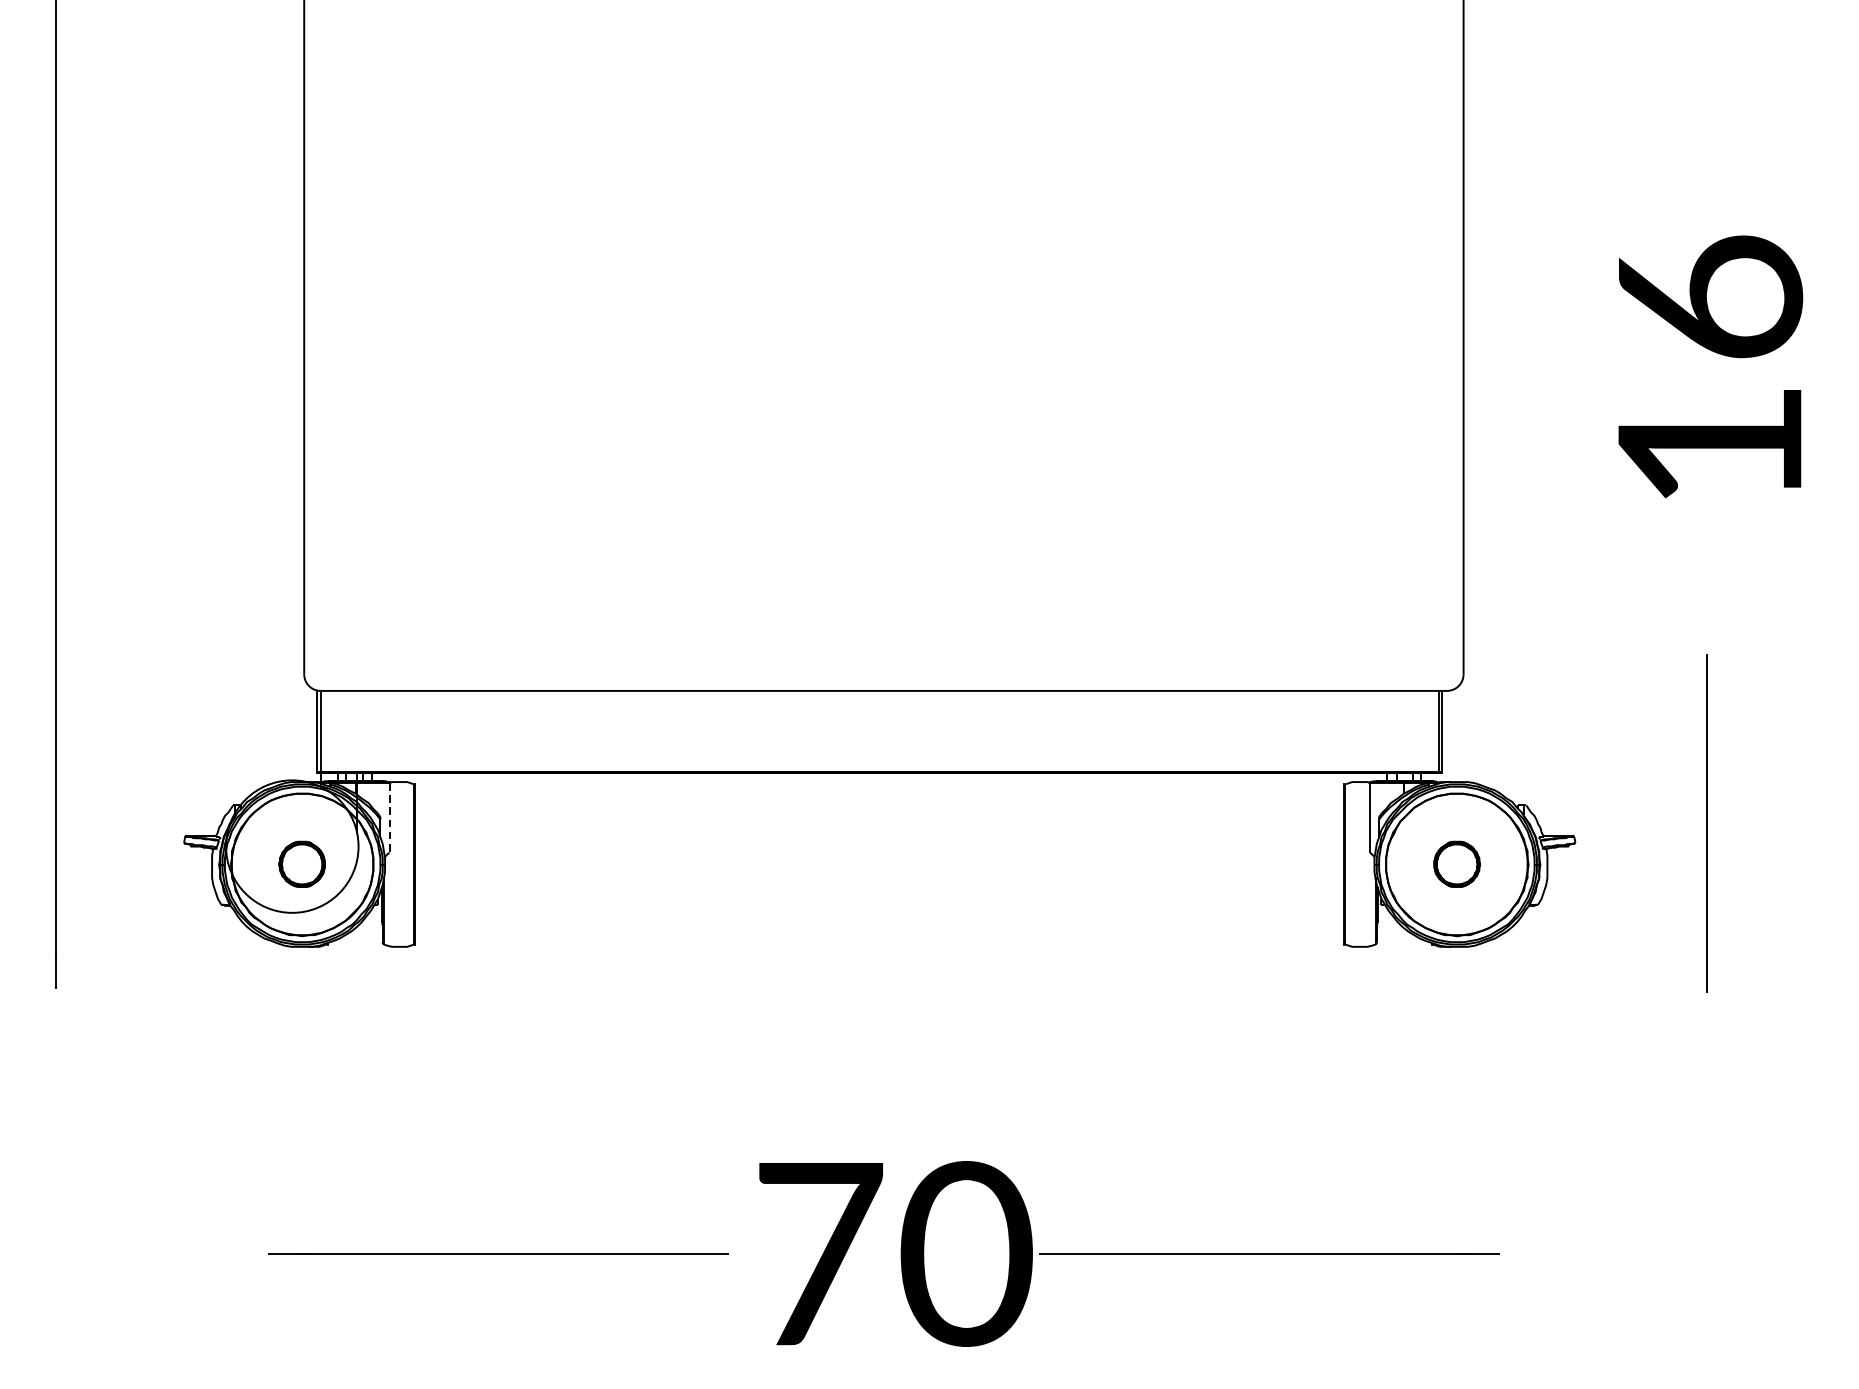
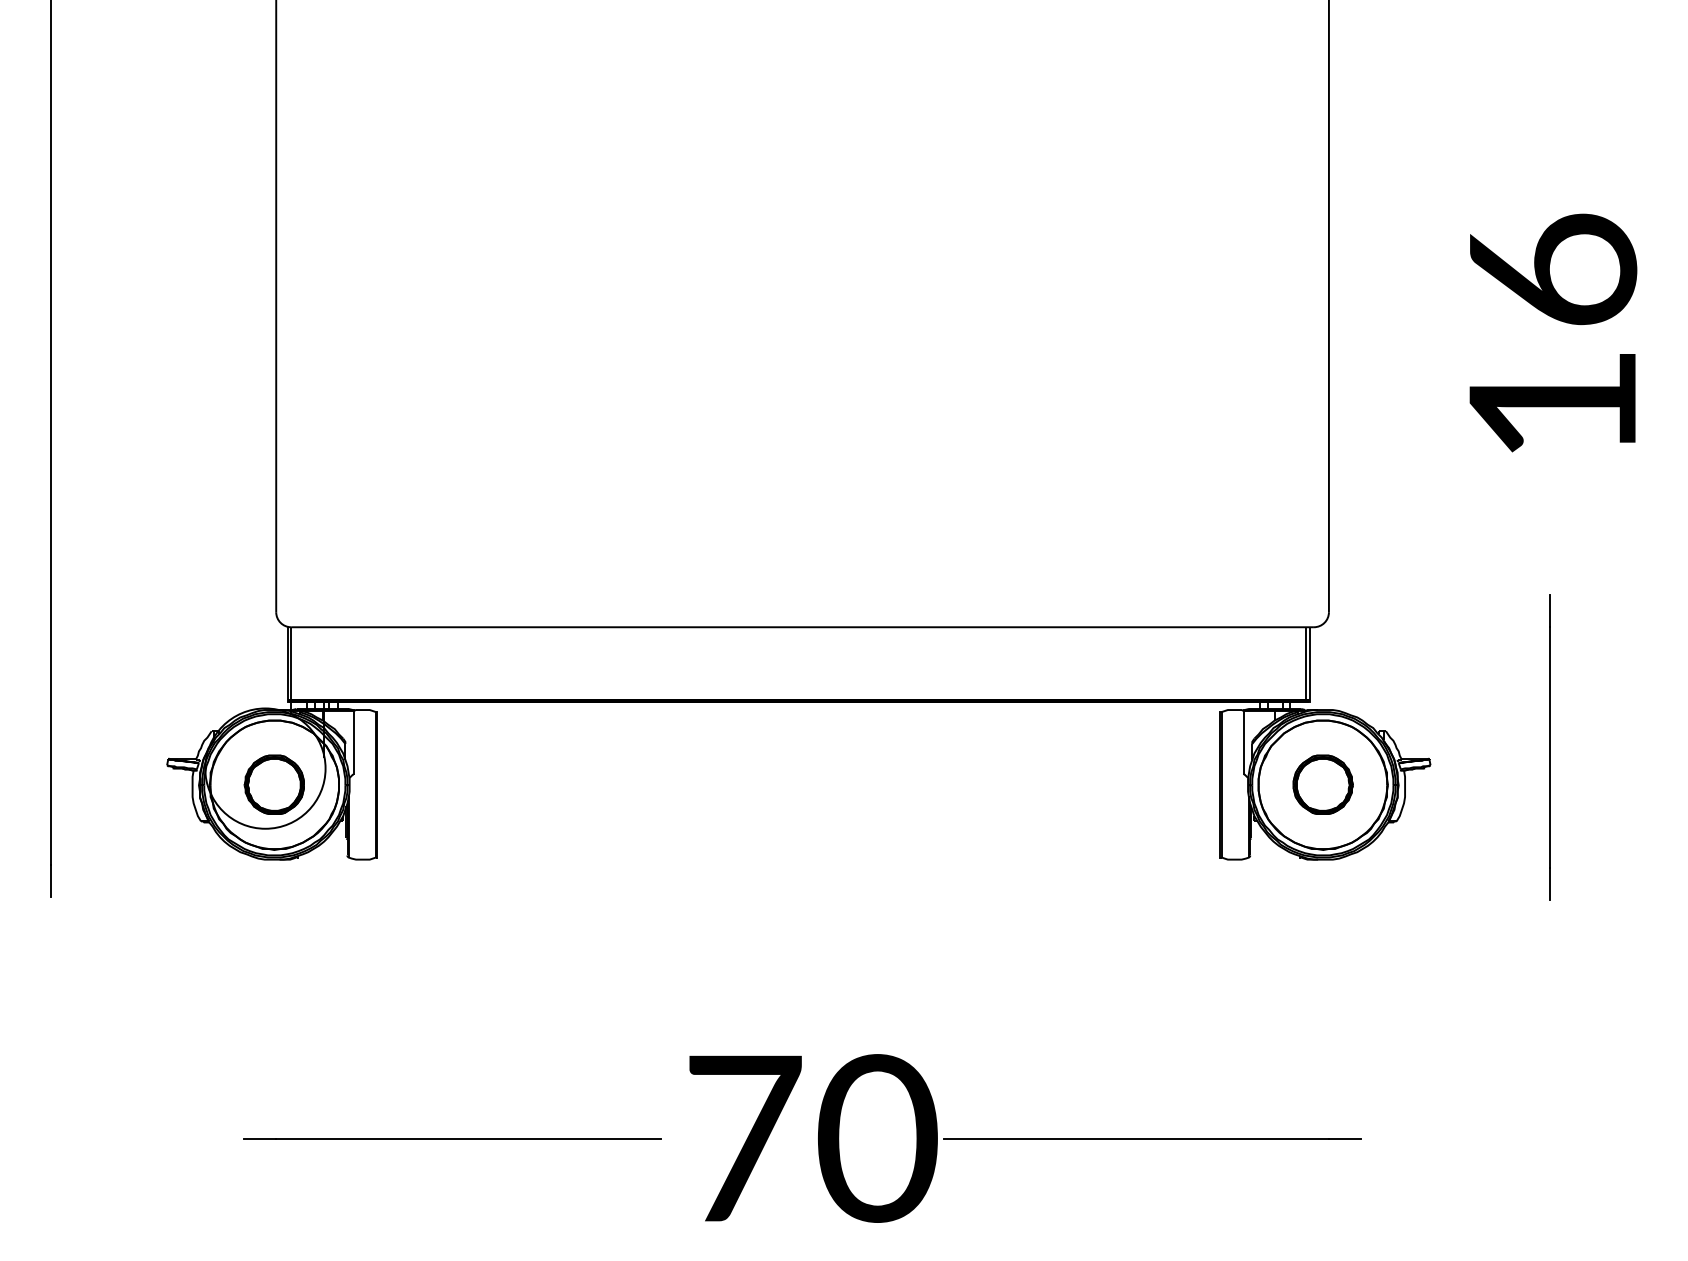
line: (389, 817) -> (353, 742), dashed -> solid
part: (301, 864) -> (273, 784), size x1.43
part: (1456, 864) -> (1322, 784), size x1.43

